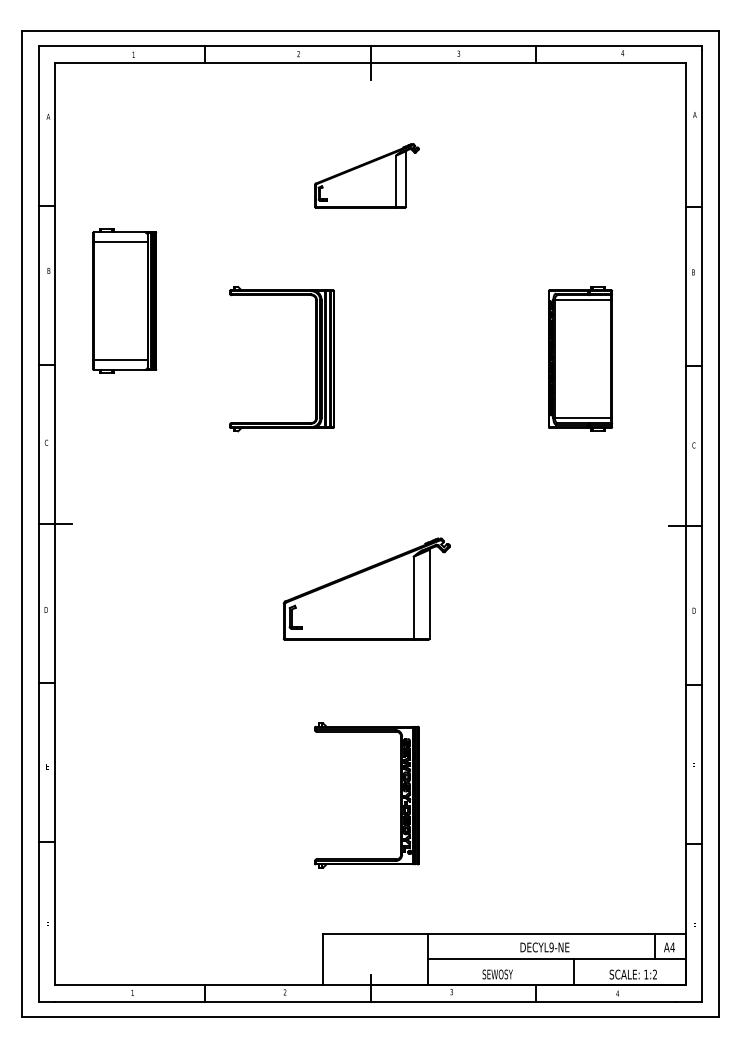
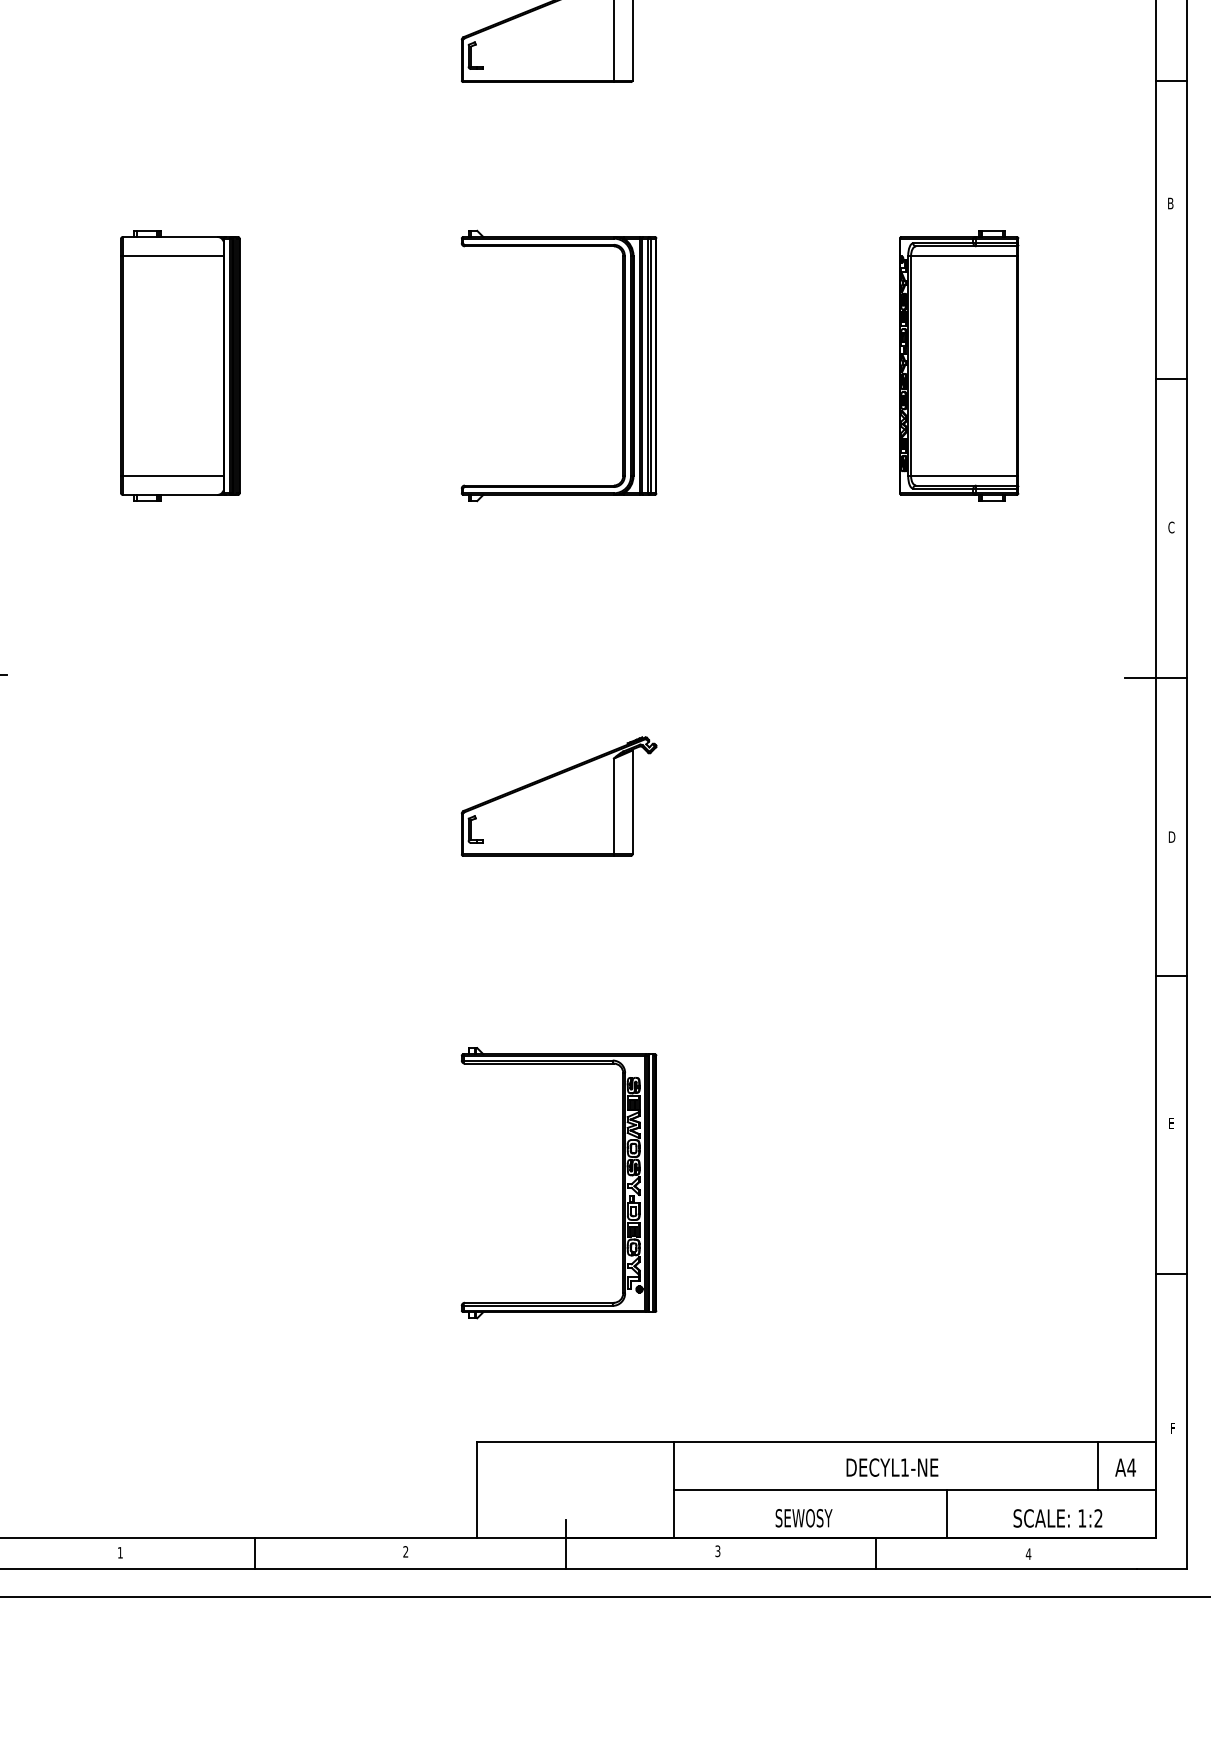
part: (124, 300) -> (180, 364), moved
part: (315, 359) -> (621, 366), moved
part: (366, 588) -> (558, 795), size x0.62
text: (551, 947) -> (904, 1467), DECYL9-NE -> DECYL1-NE

